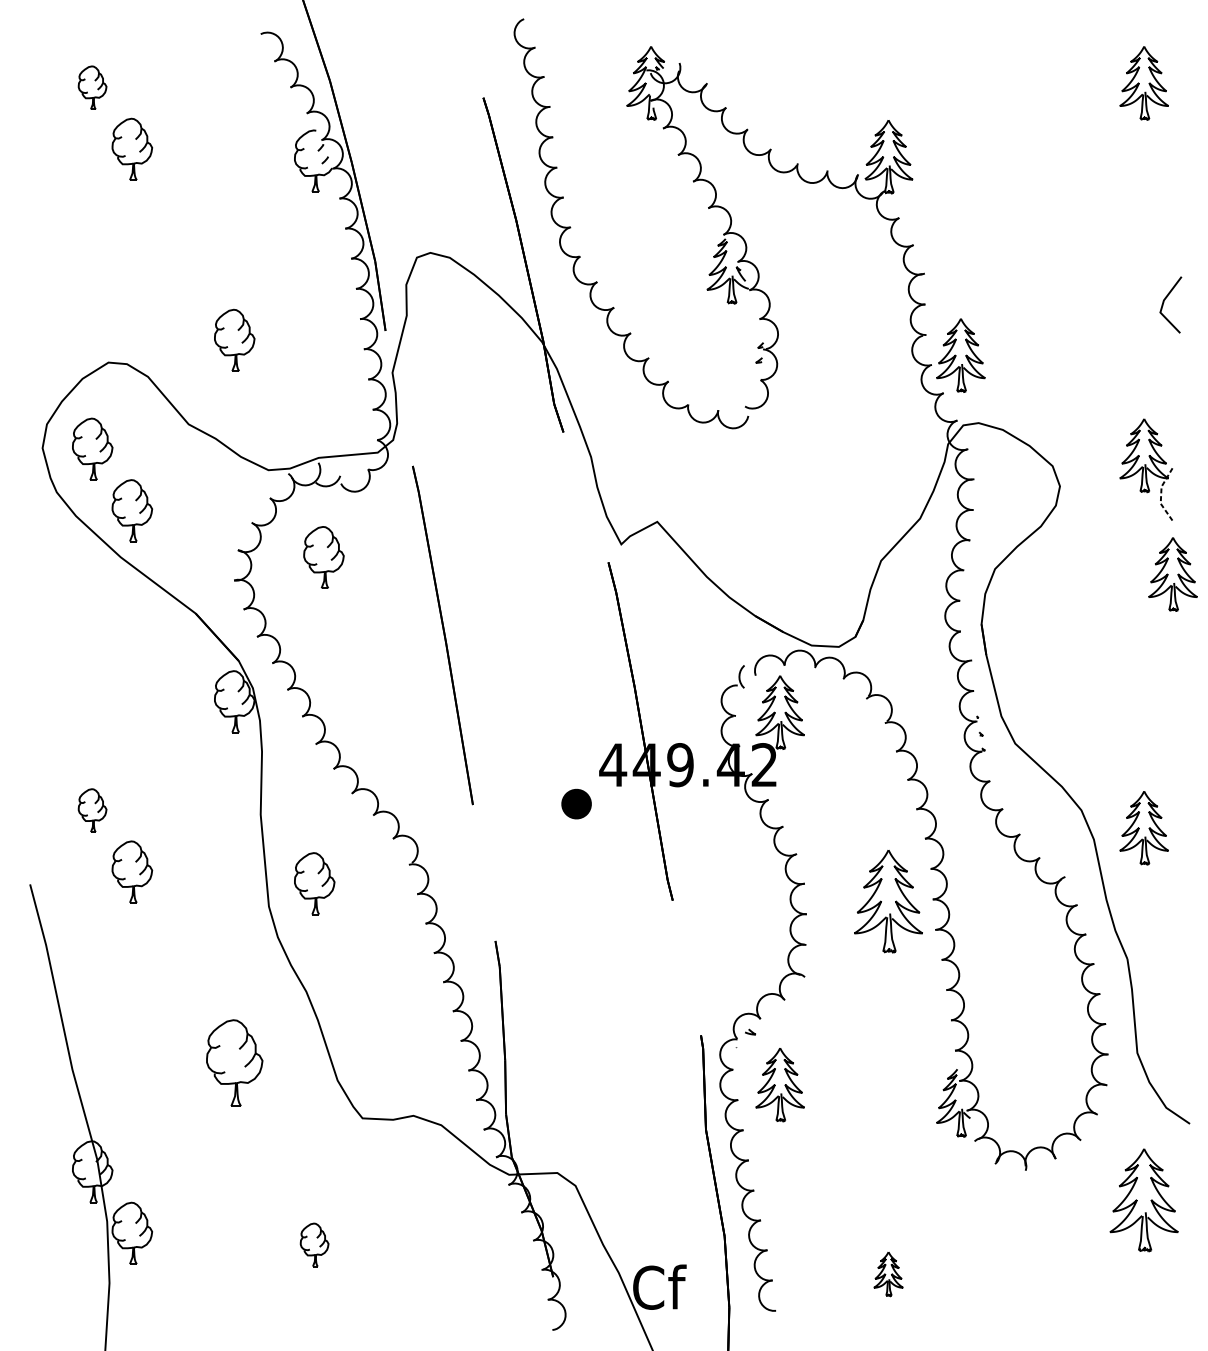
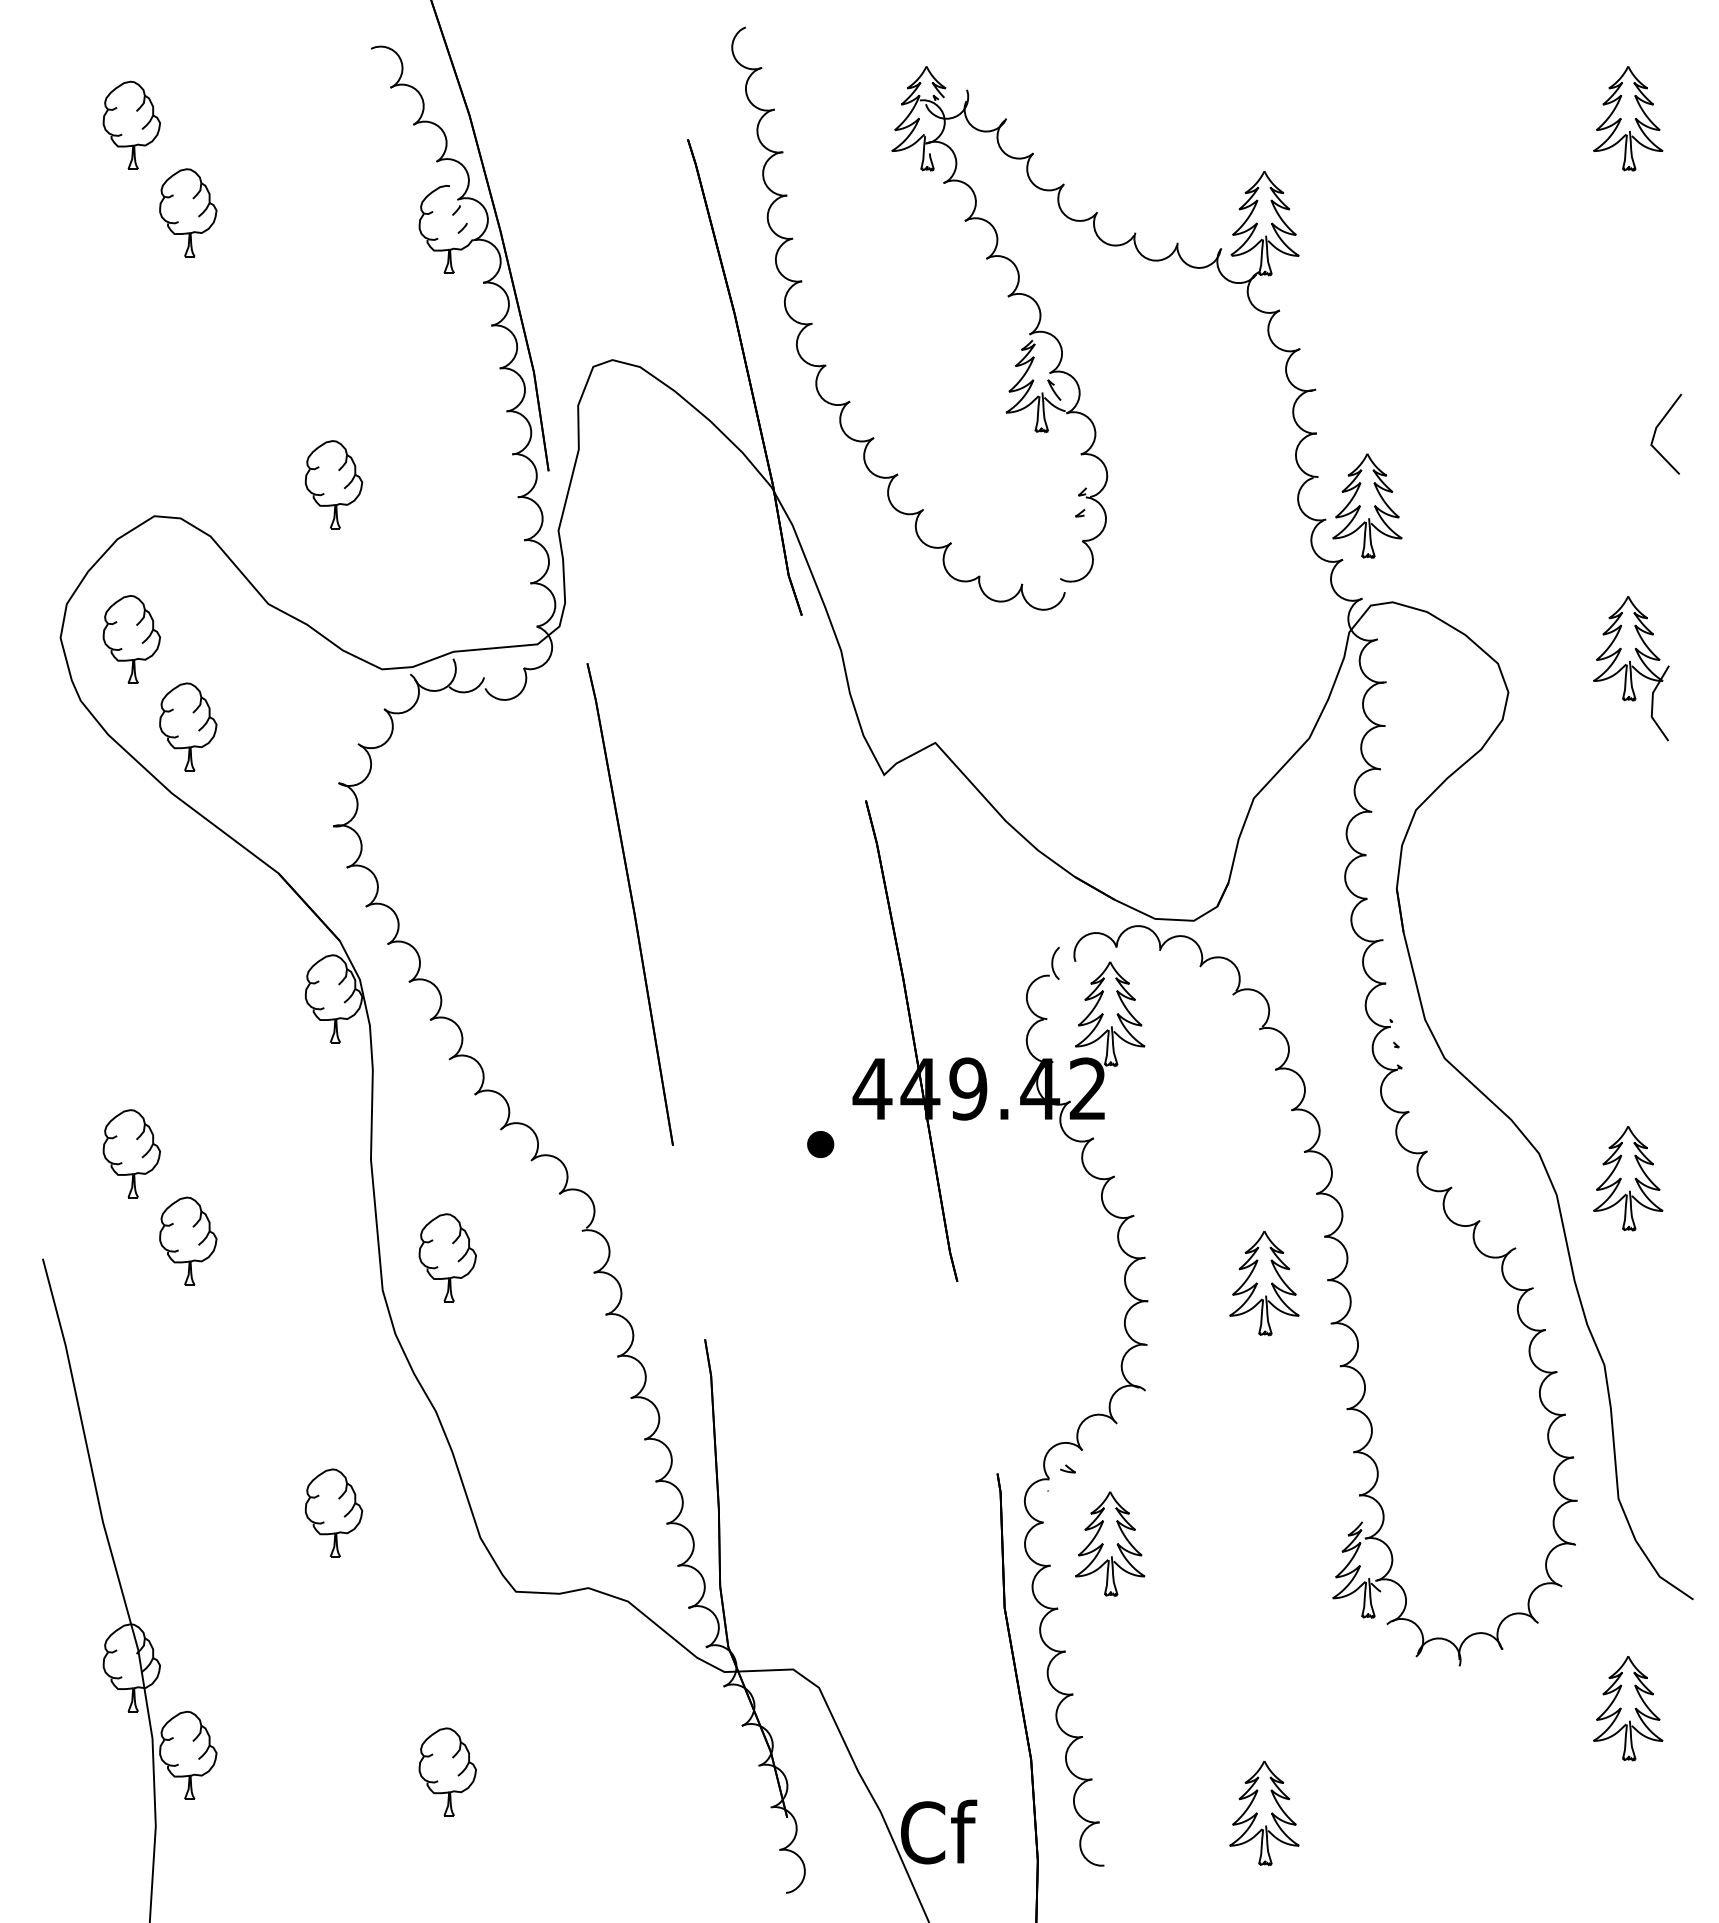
part: (92, 87) -> (131, 124), size x1.43
line: (1161, 494) -> (1652, 703), dashed -> solid
part: (323, 557) -> (460, 793), removed
part: (1173, 574) -> (1669, 817), removed
part: (576, 804) -> (820, 1144), size x0.62
part: (92, 810) -> (131, 1153), size x1.43
part: (888, 901) -> (1264, 1283), size x0.71
part: (234, 1062) -> (333, 1512), size x0.71
part: (1144, 1200) -> (1628, 1708), size x0.71
part: (314, 1244) -> (447, 1771), size x1.43
part: (888, 1274) -> (1264, 1813), size x1.67

